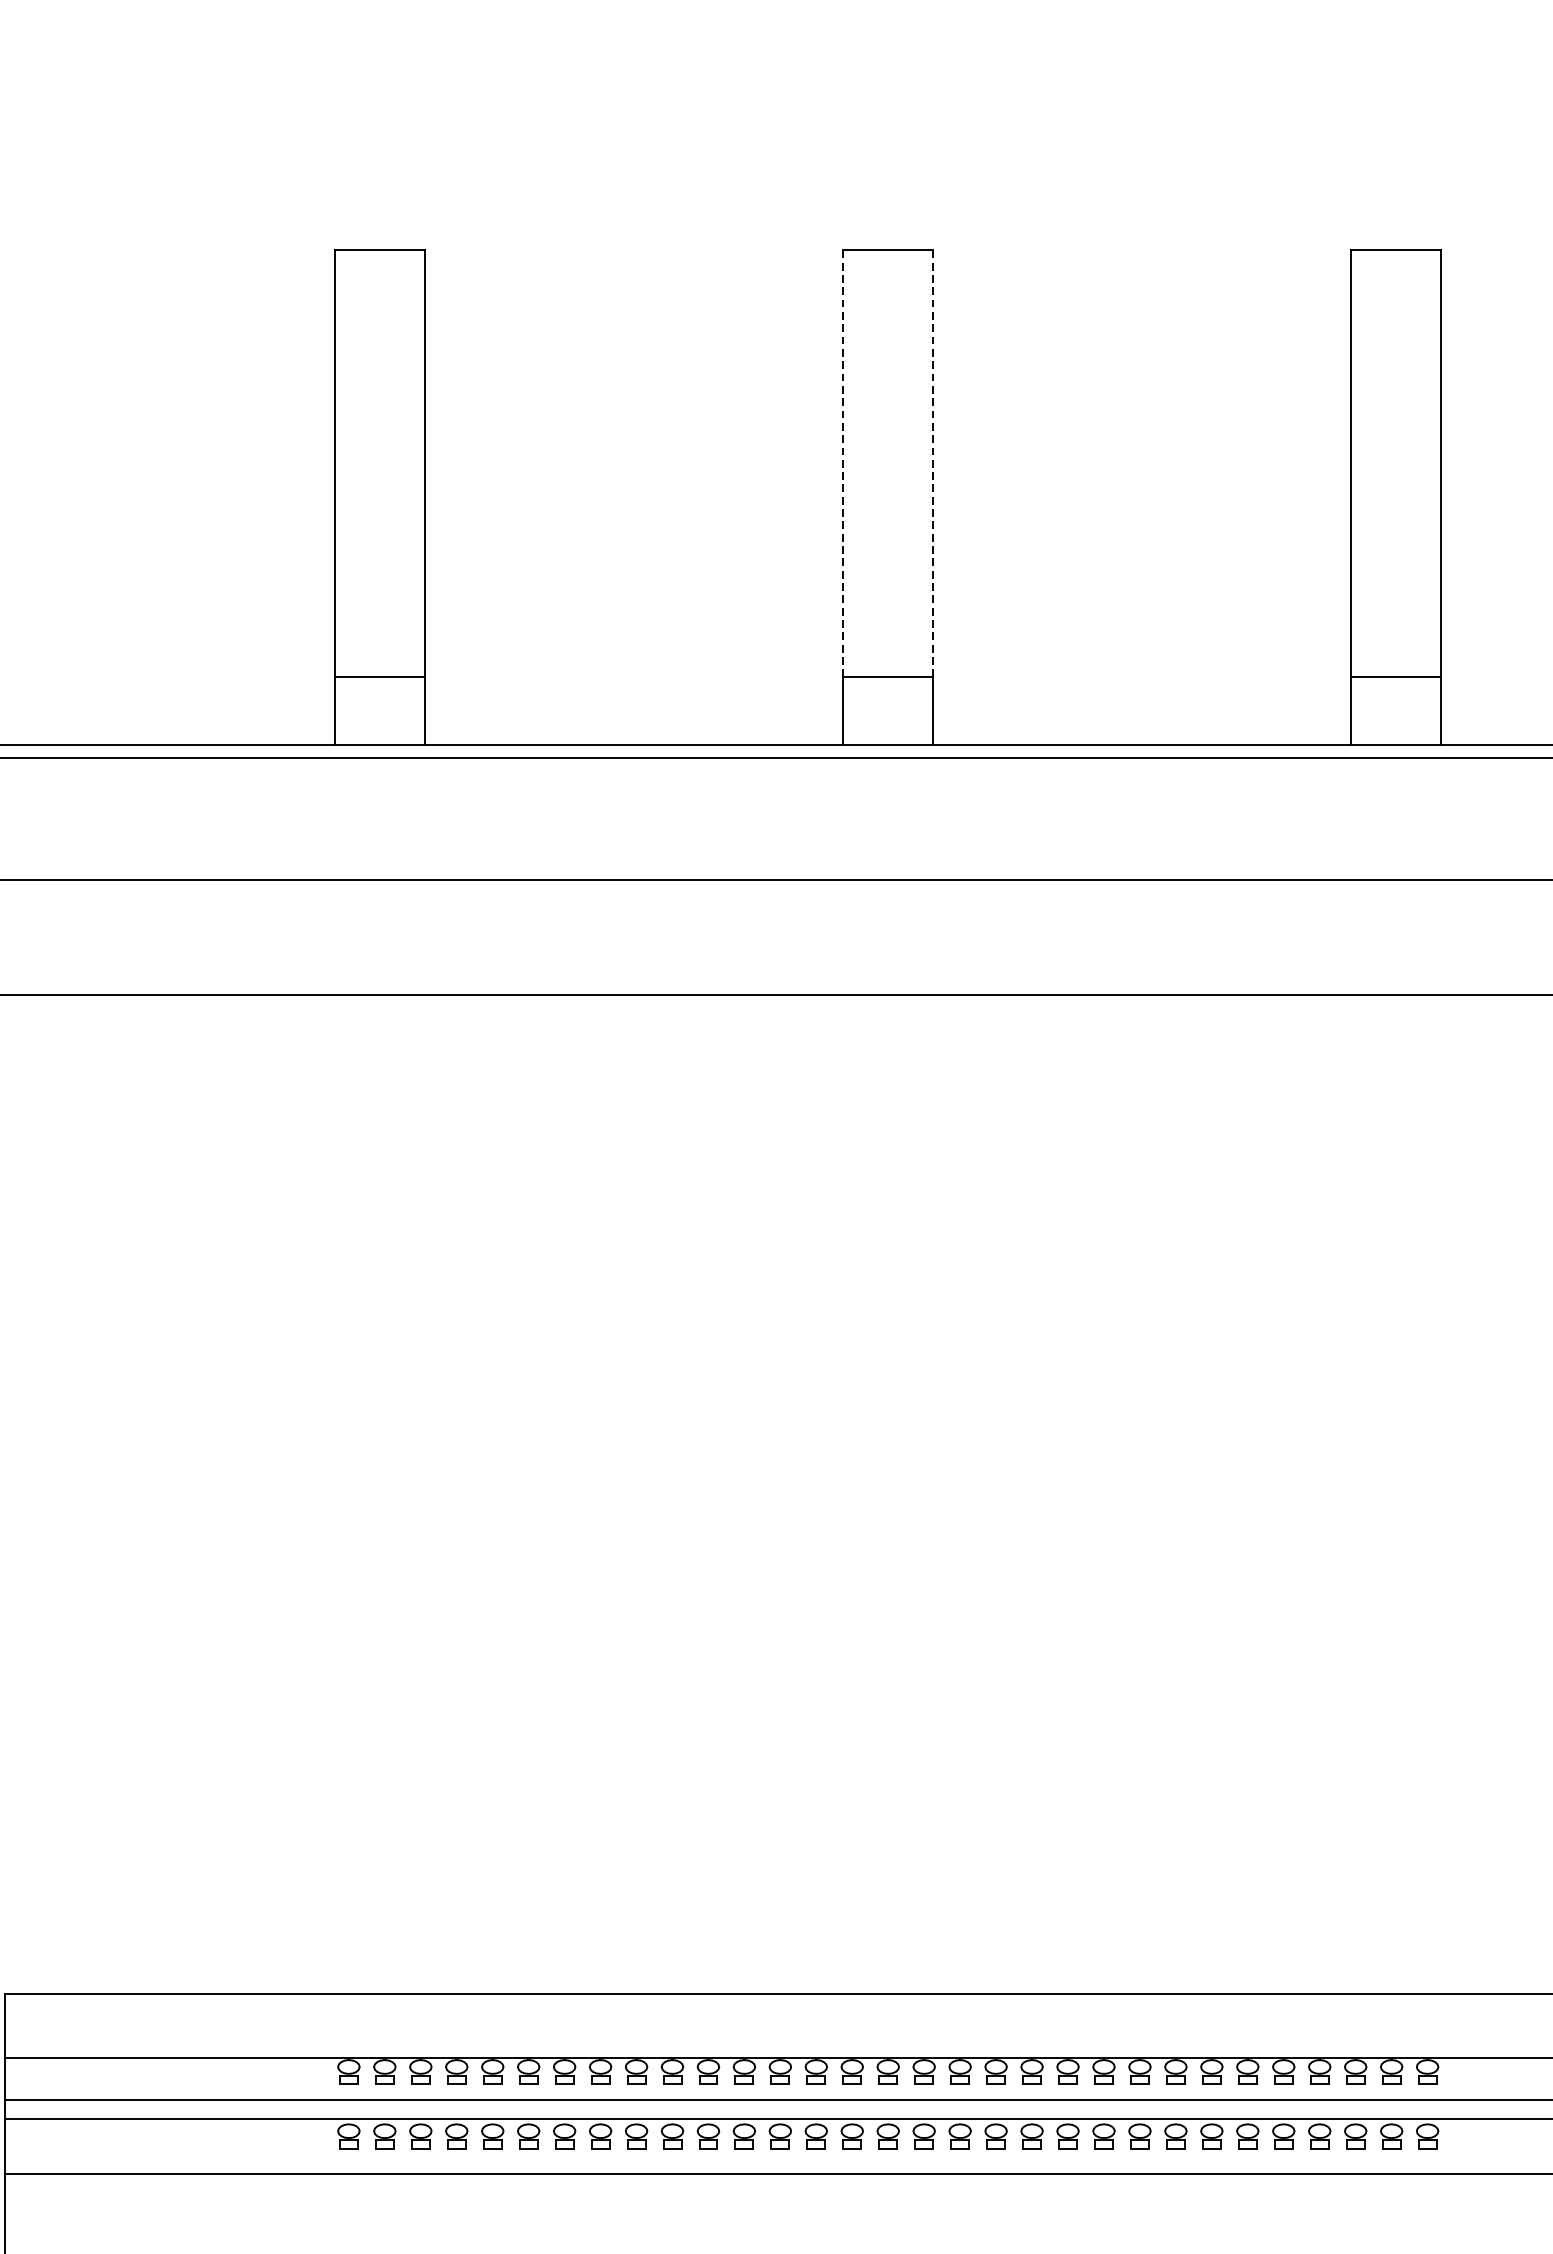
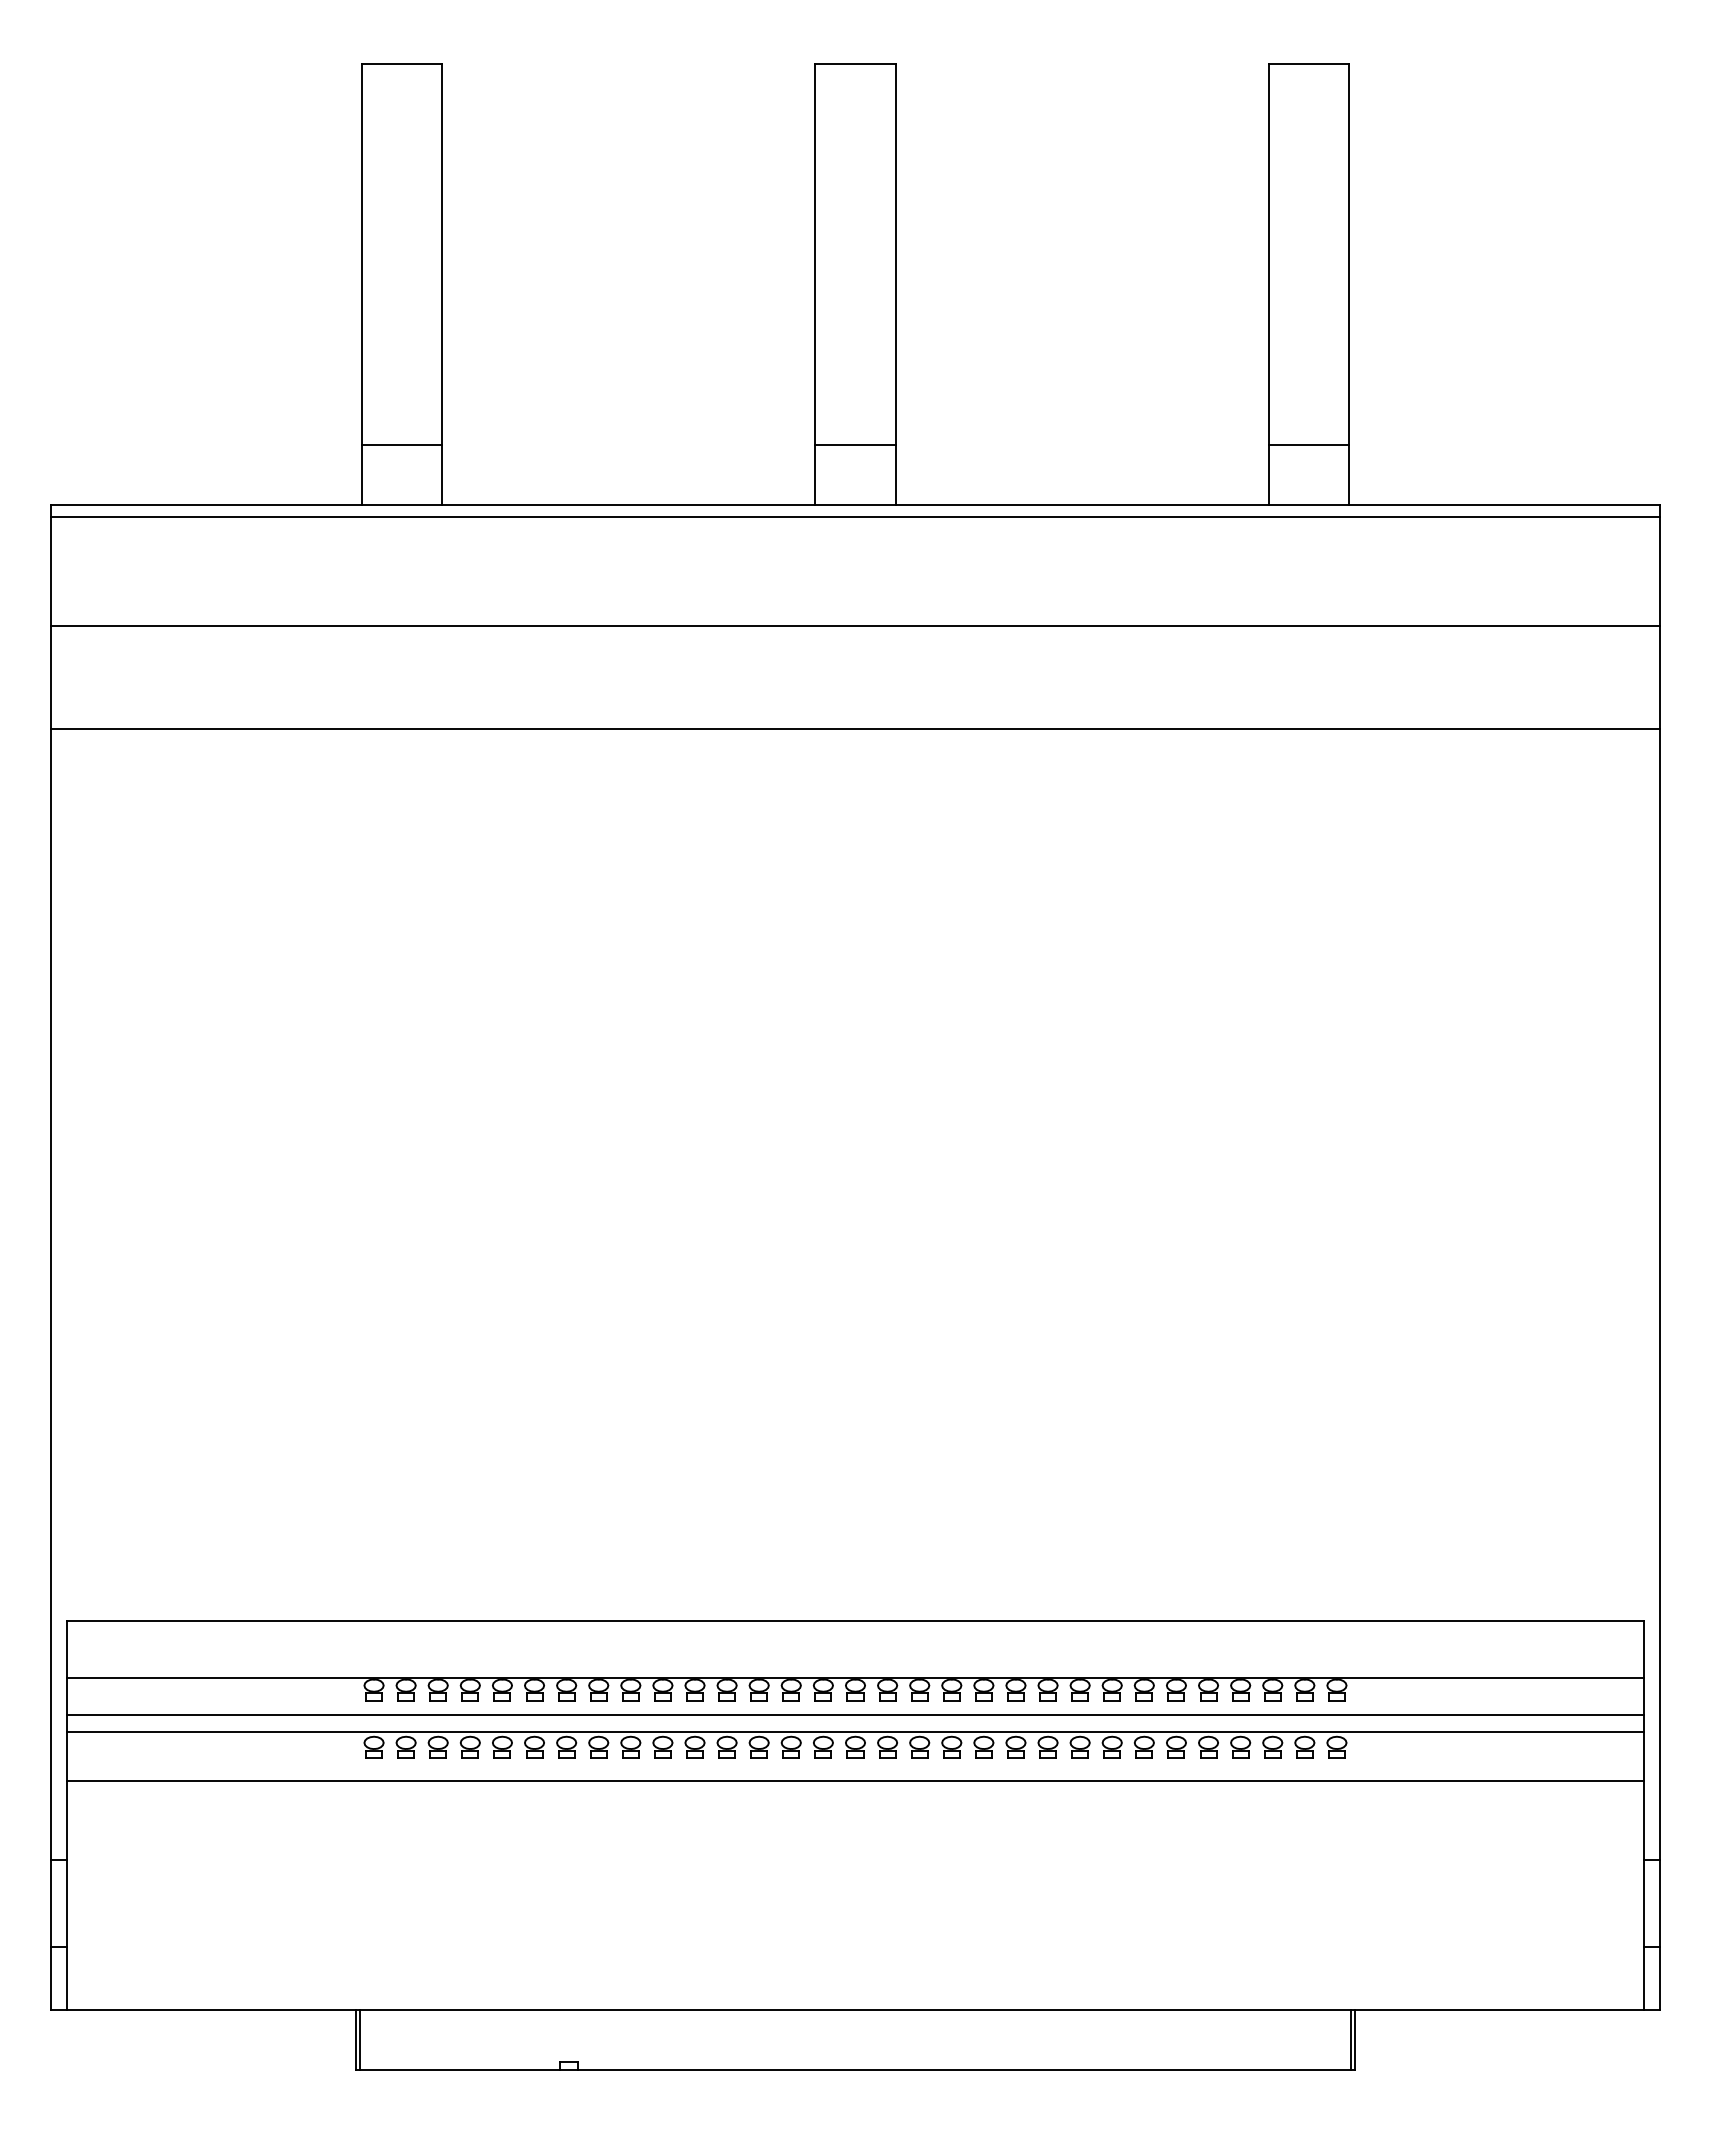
line: (843, 463) -> (815, 254), dashed -> solid
line: (933, 463) -> (895, 254), dashed -> solid

